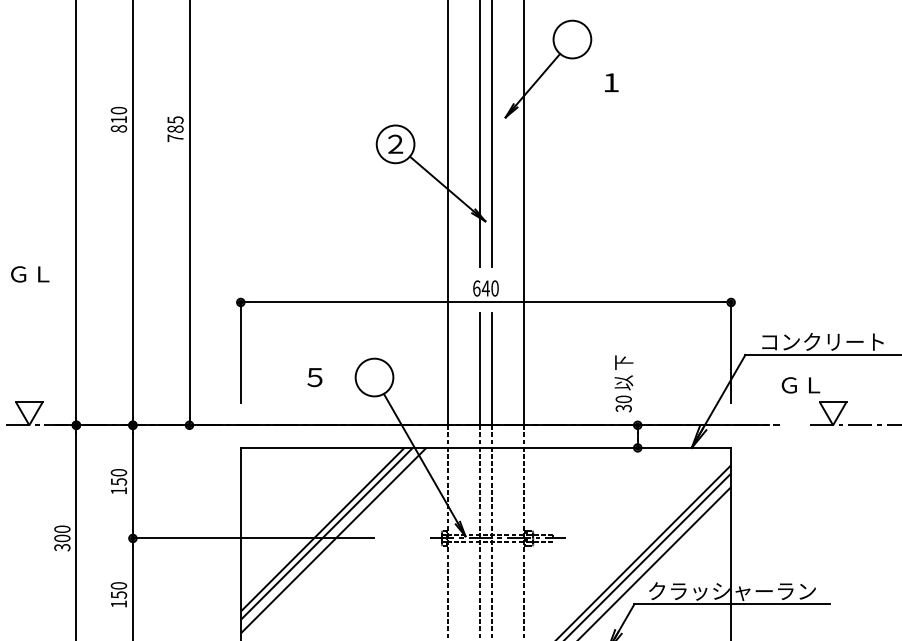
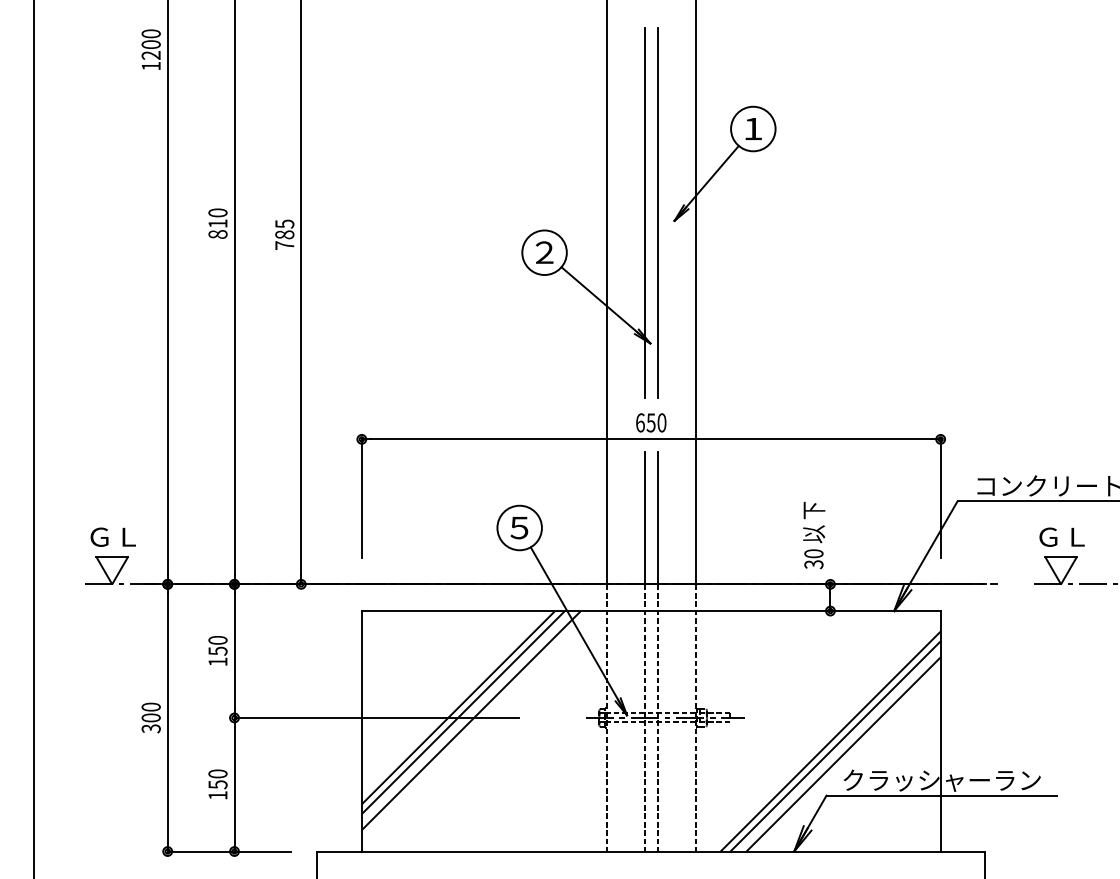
text: (611, 82) -> (753, 128), moved
text: (29, 273) -> (112, 536), moved
text: (485, 288) -> (650, 422), 640 -> 650
text: (315, 377) -> (519, 528), moved
text: (800, 384) -> (1061, 536), moved

